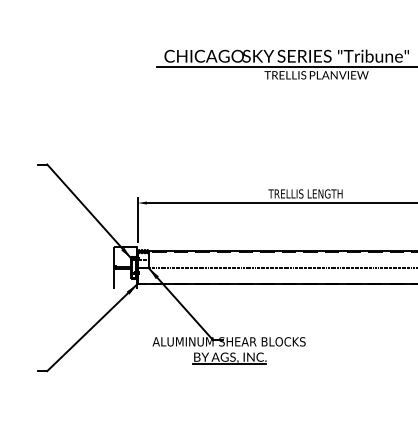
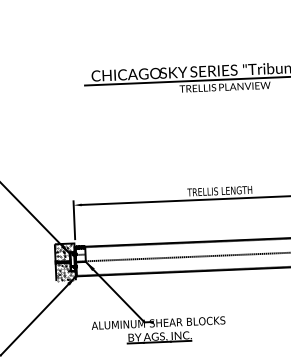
hatch: (124, 267) -> (64, 262), added

